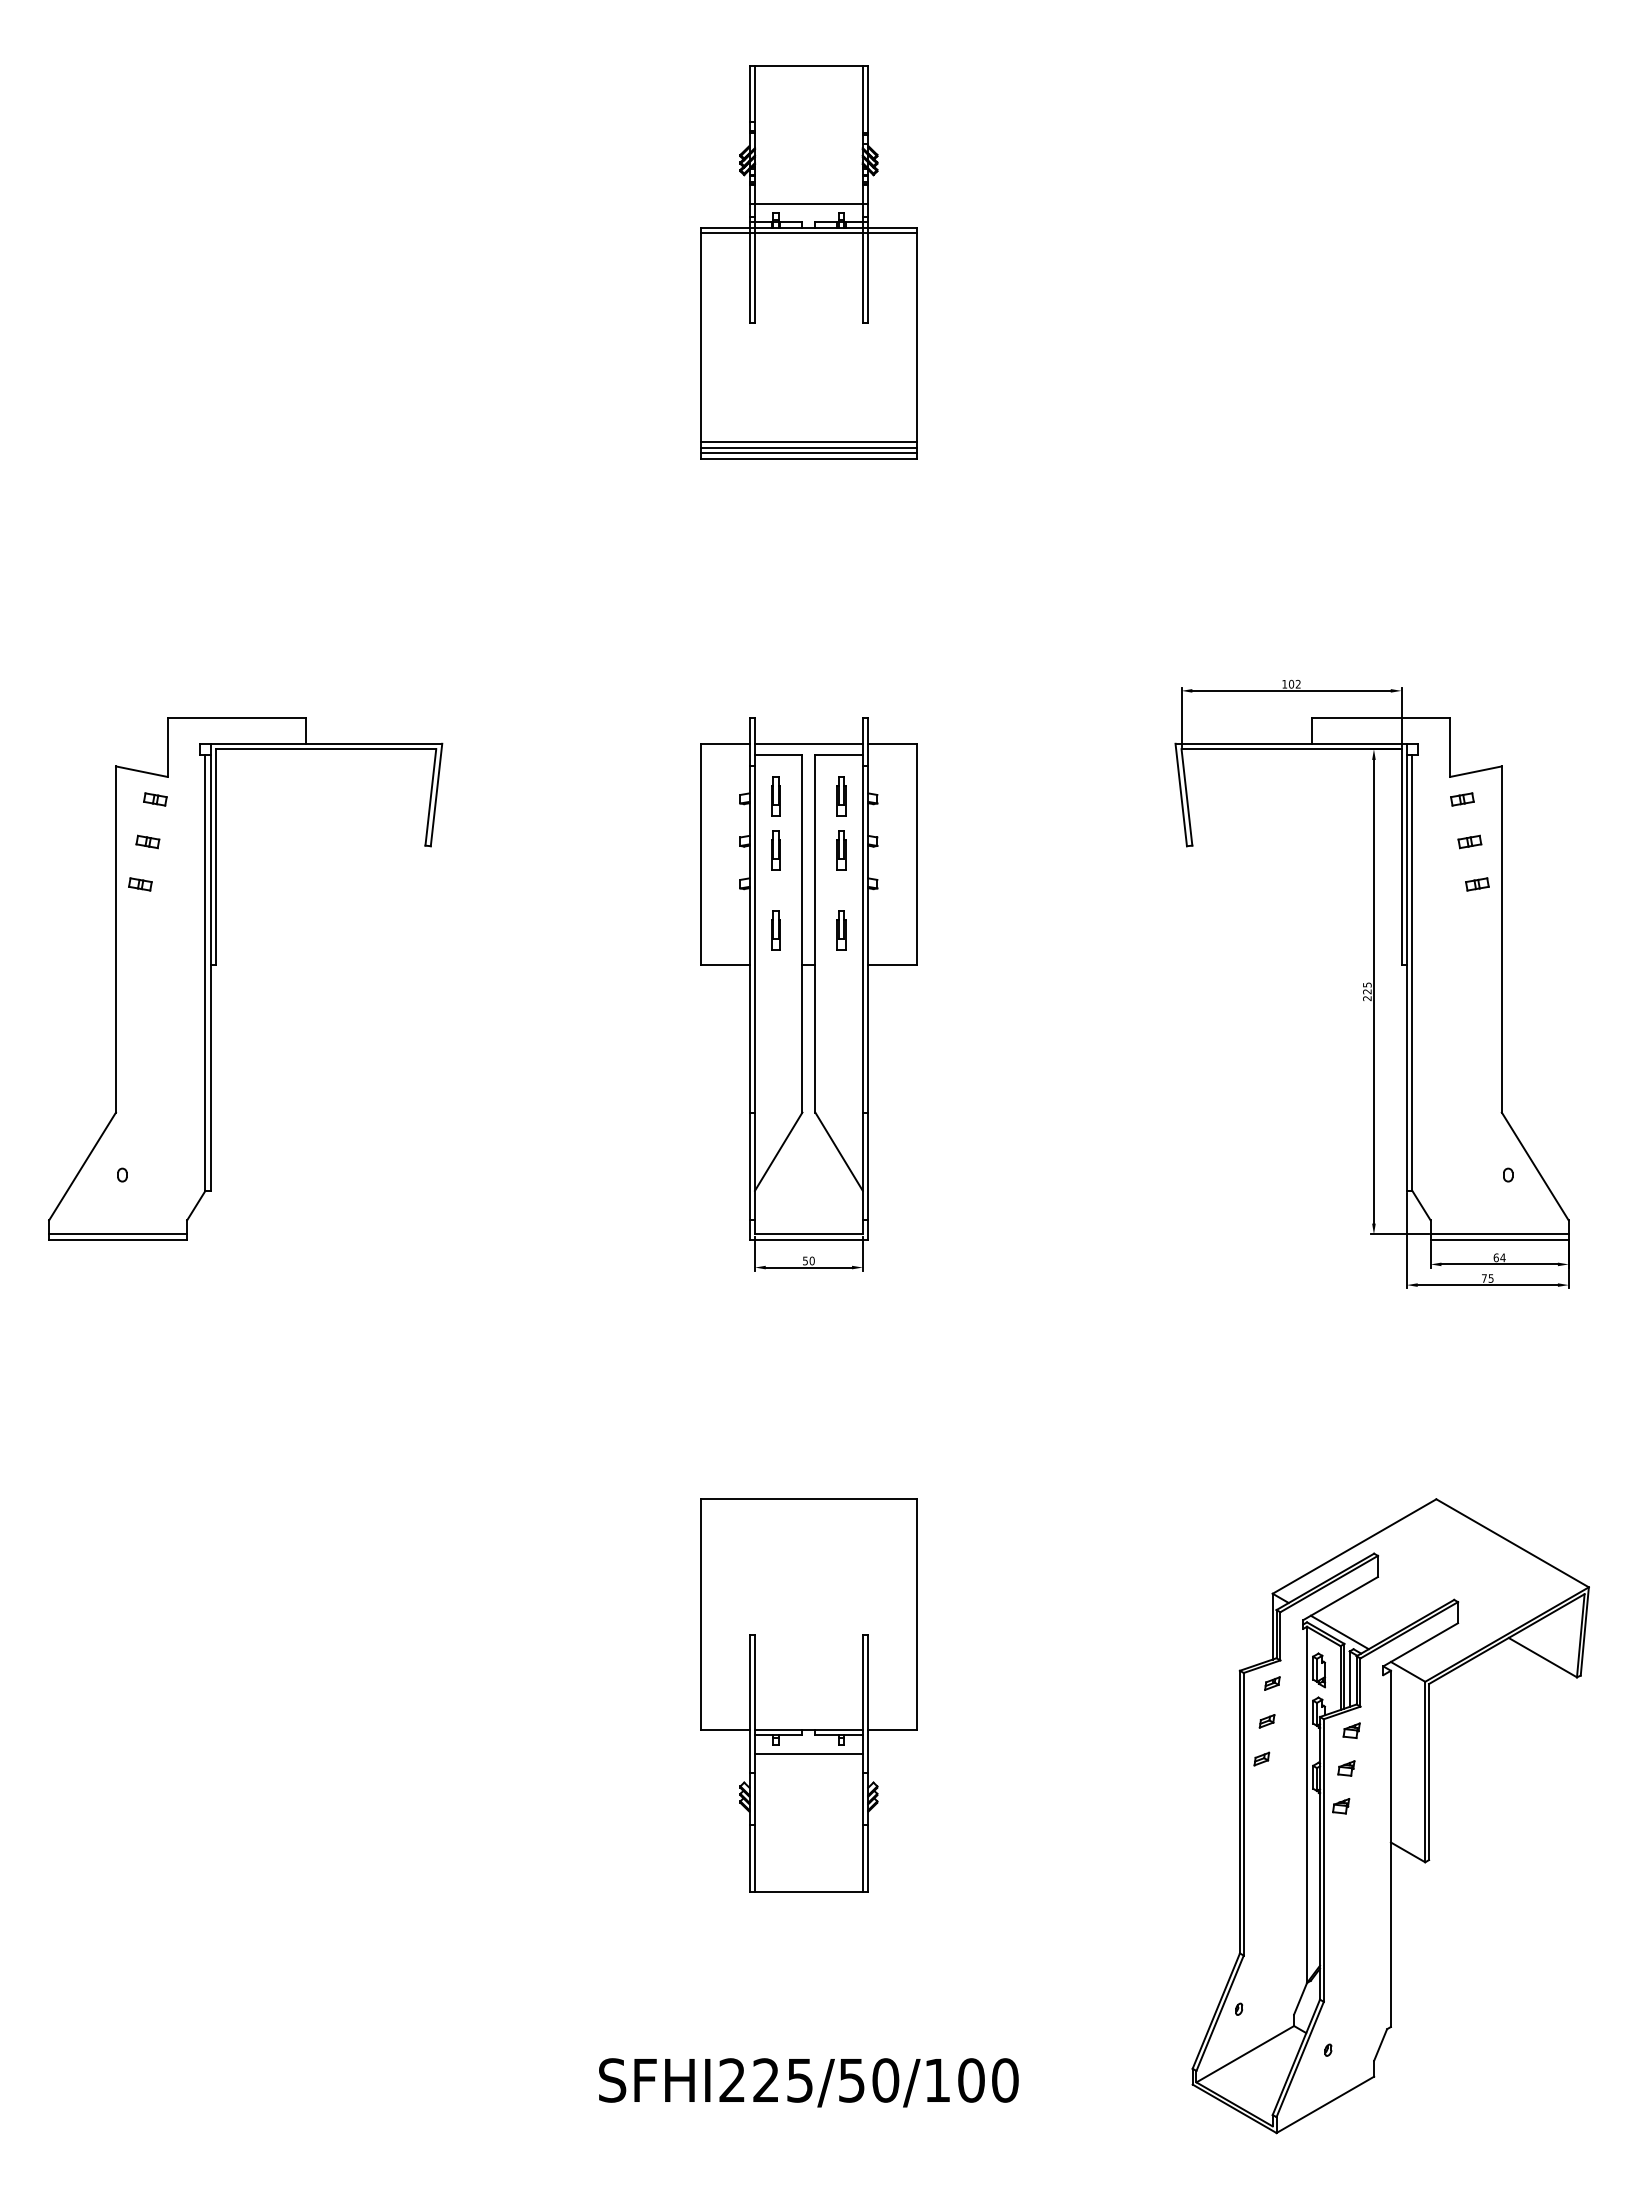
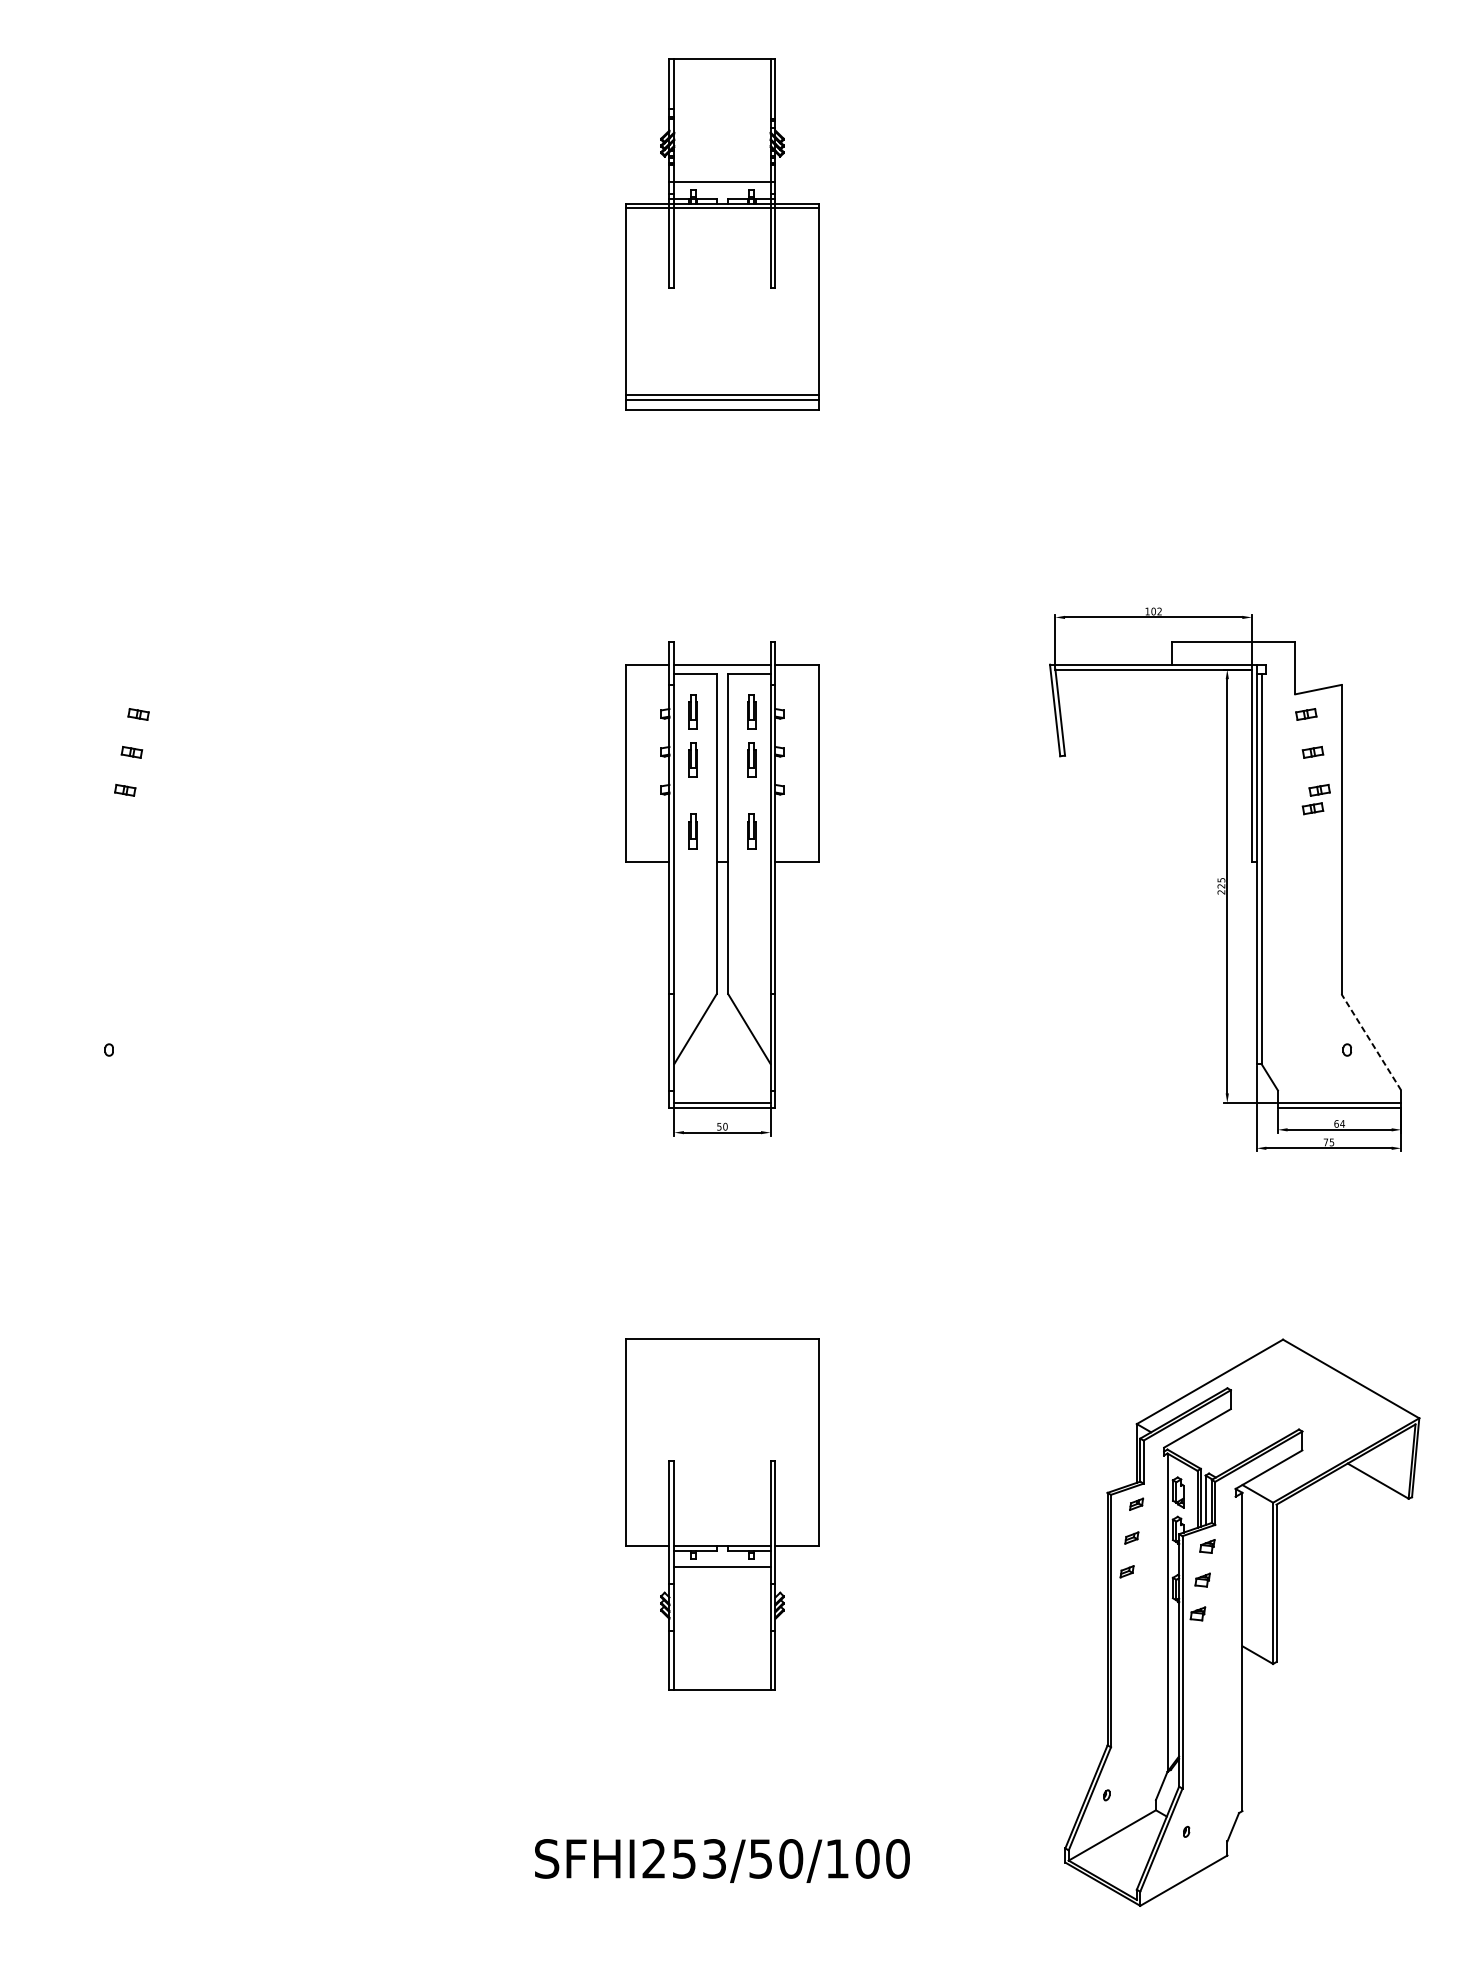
line: (808, 453) -> (722, 405), removed
part: (1469, 904) -> (1312, 808), added
part: (216, 965) -> (193, 862), removed
line: (1534, 1166) -> (1370, 1042), solid -> dashed
line: (1339, 1632) -> (1196, 1458), removed
text: (782, 2080) -> (698, 1858), SFHI225/50/100 -> SFHI253/50/100

